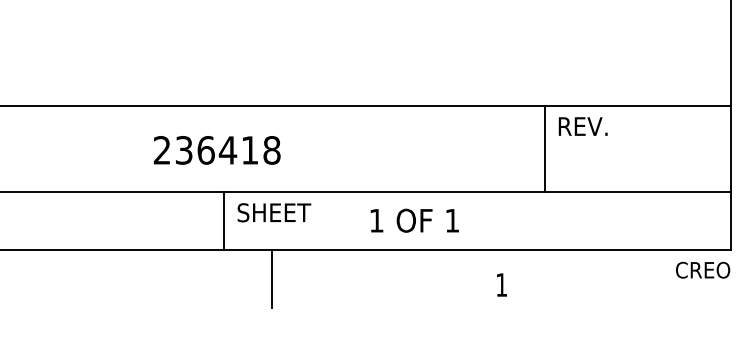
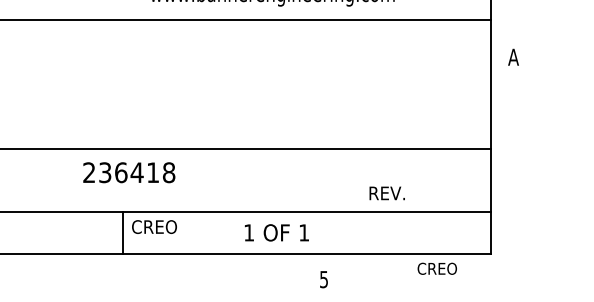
text: (582, 126) -> (386, 193), moved
line: (545, 148) -> (355, 180), removed
text: (217, 150) -> (129, 172), moved
text: (273, 211) -> (158, 226), SHEET -> CREO
text: (414, 220) -> (276, 232), moved
text: (701, 269) -> (436, 268), moved
line: (272, 279) -> (157, 275), removed
text: (500, 284) -> (323, 279), 1 -> 5

